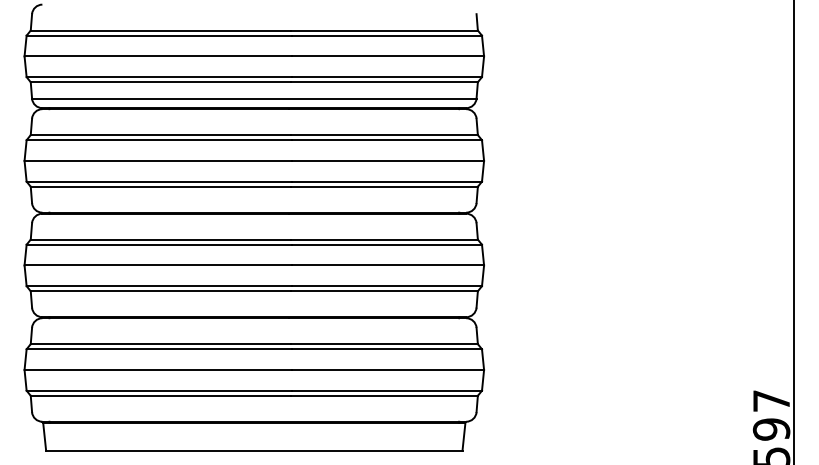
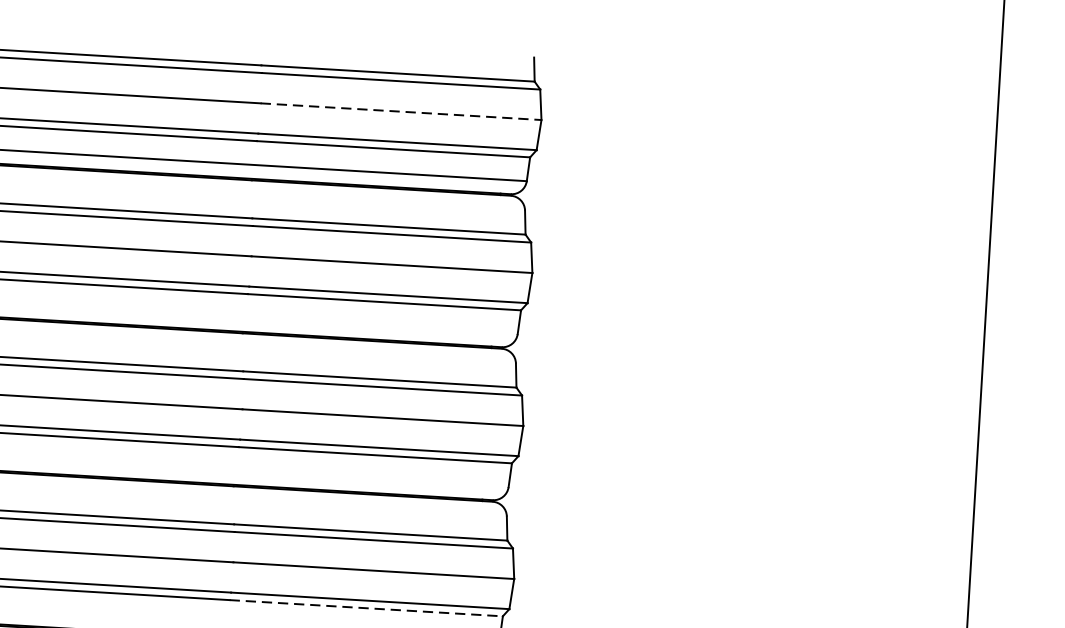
line: (388, 56) -> (401, 111), solid -> dashed
line: (385, 395) -> (367, 607), solid -> dashed

